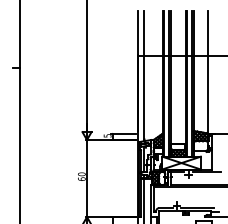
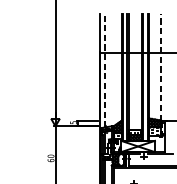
line: (207, 71) -> (160, 66), solid -> dashed
line: (143, 76) -> (104, 70), solid -> dashed

